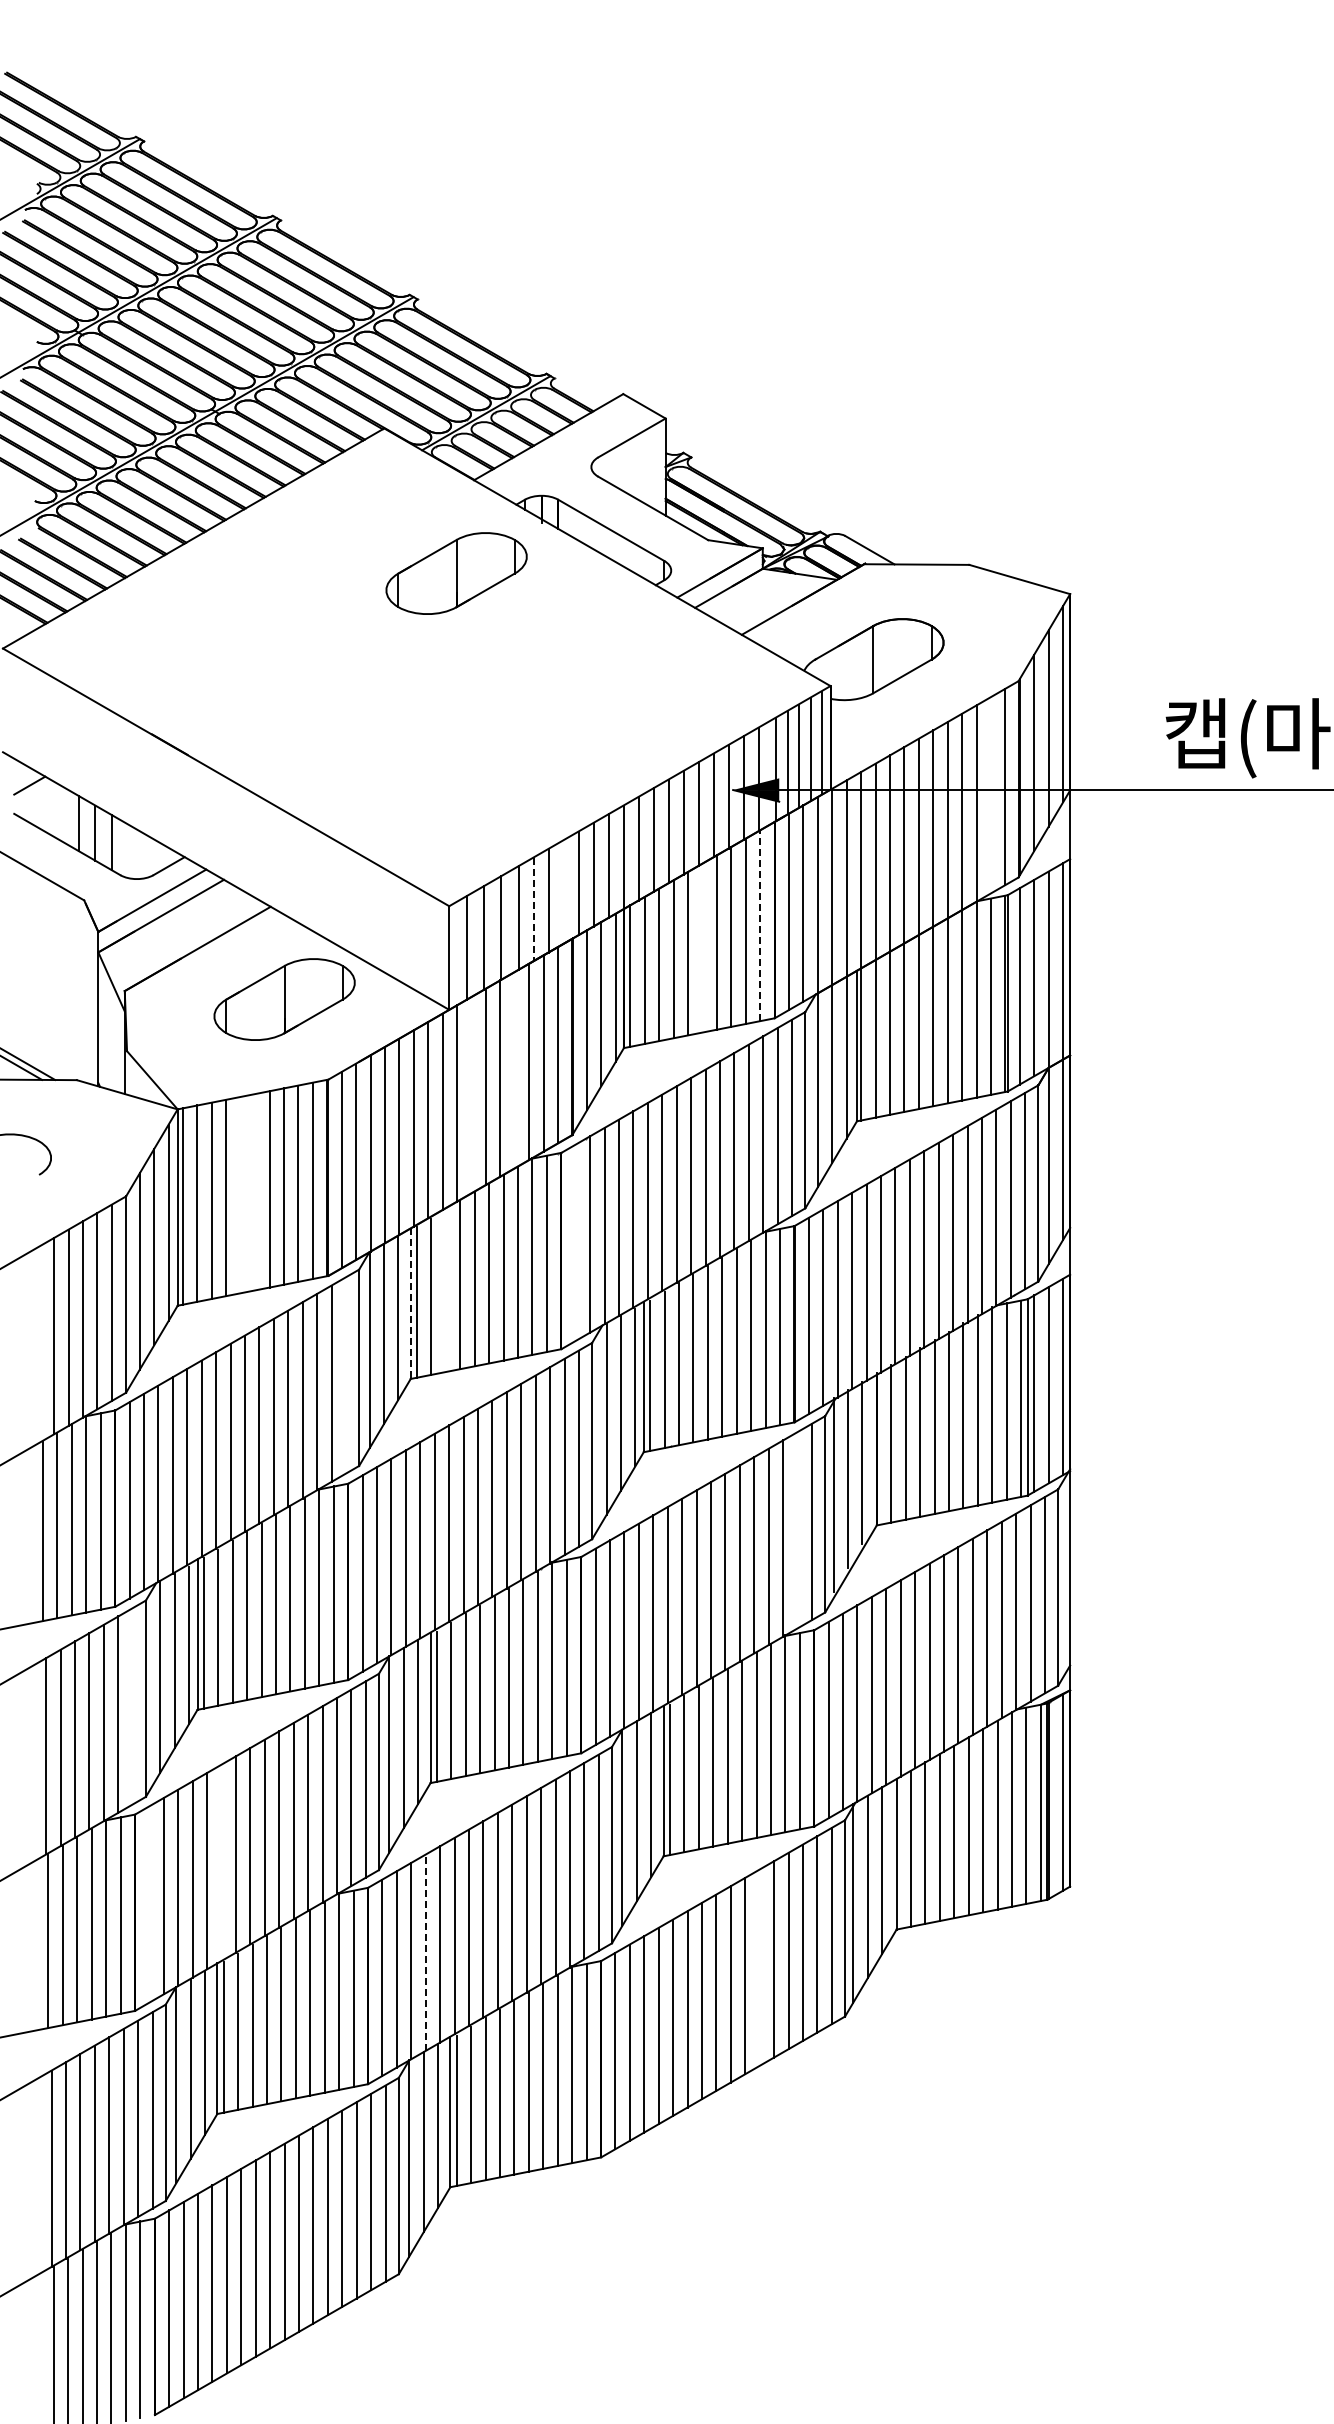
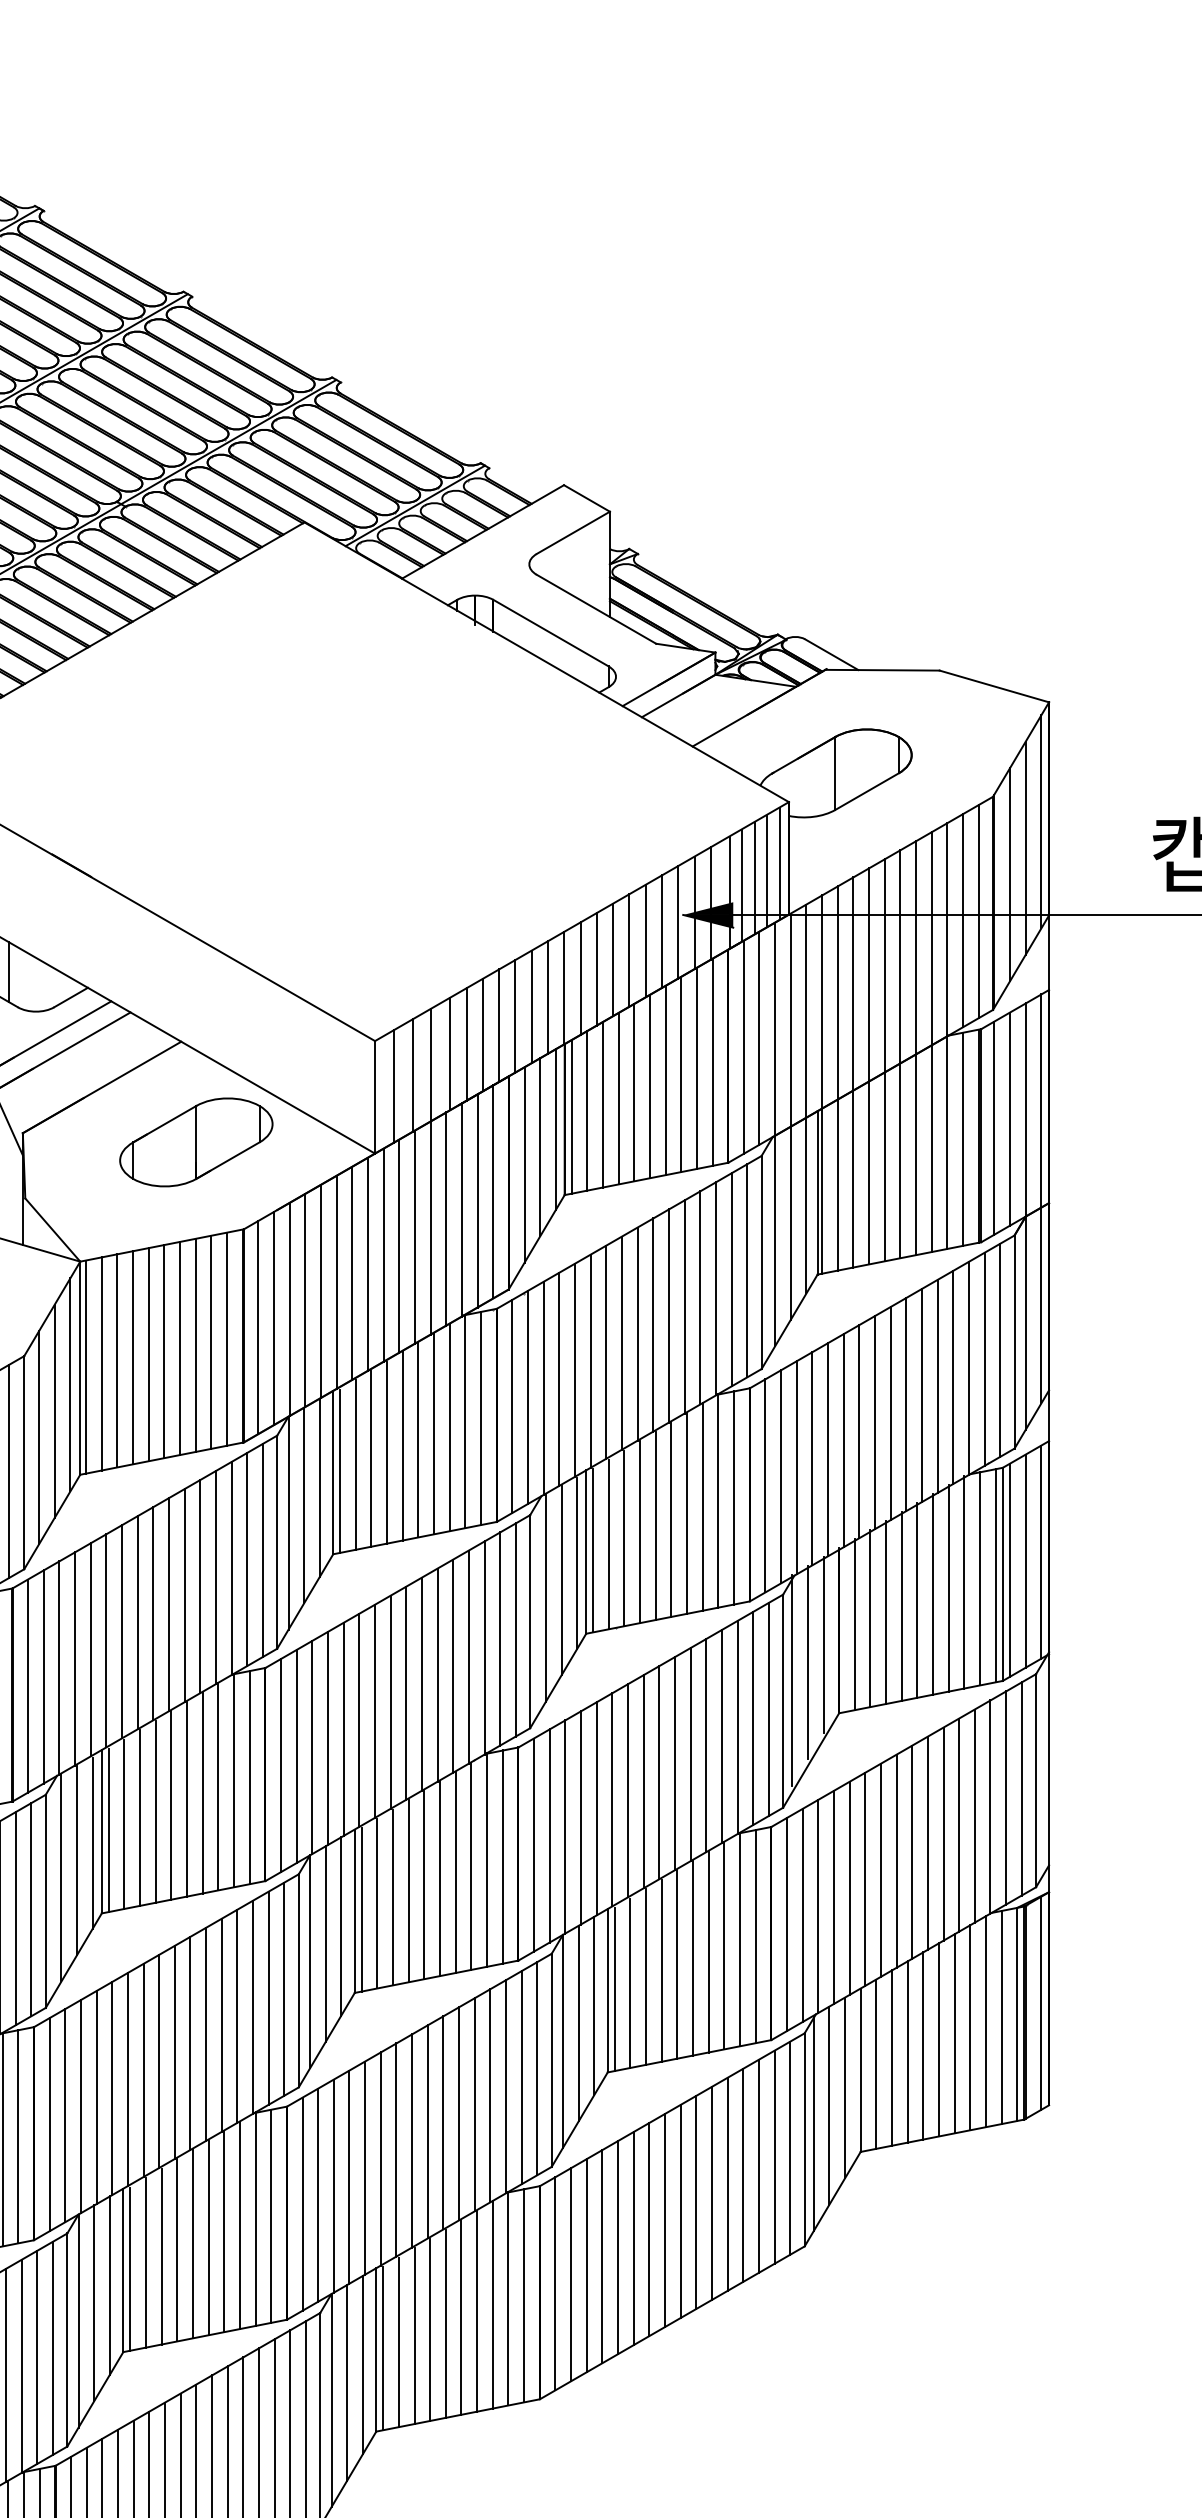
part: (456, 573) -> (382, 679), removed
line: (990, 795) -> (962, 920), added
line: (563, 891) -> (499, 1025), added
line: (533, 909) -> (466, 1044), dashed -> solid
line: (760, 925) -> (712, 1062), dashed -> solid
line: (702, 947) -> (649, 1085), added
line: (514, 1069) -> (445, 1218), added
line: (471, 1094) -> (399, 1245), added
line: (255, 1192) -> (164, 1351), added
line: (240, 1194) -> (148, 1354), added
line: (575, 1242) -> (512, 1406), added
line: (445, 1291) -> (370, 1459), added
line: (410, 1304) -> (333, 1473), dashed -> solid
line: (345, 1375) -> (262, 1550), added
line: (797, 1530) -> (753, 1718), added
line: (132, 1706) -> (31, 1909), added
line: (221, 1862) -> (127, 2079), added
line: (149, 1904) -> (49, 2124), added
line: (425, 1952) -> (349, 2176), dashed -> solid
line: (759, 1967) -> (711, 2193), added

